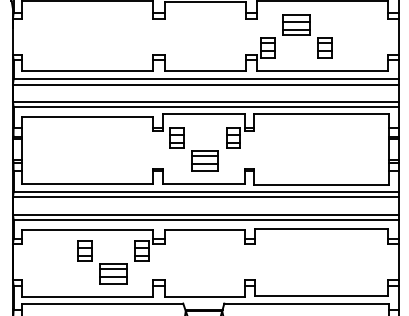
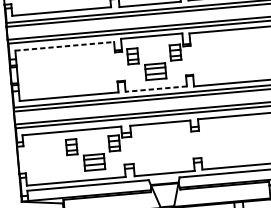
line: (87, 116) -> (64, 46), solid -> dashed
line: (203, 184) -> (156, 89), solid -> dashed

